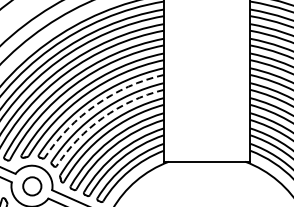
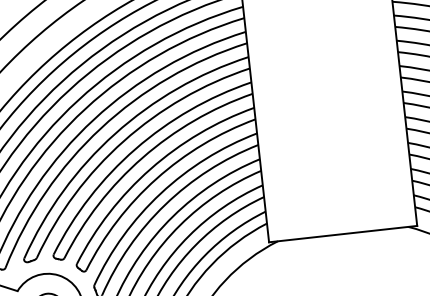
arc: (96, 104) -> (142, 157), dashed -> solid
arc: (102, 117) -> (155, 178), dashed -> solid

